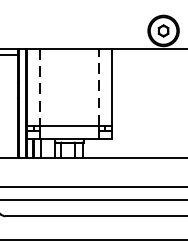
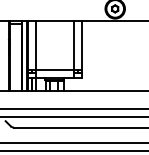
line: (98, 86) -> (73, 44), dashed -> solid
line: (39, 88) -> (35, 45), dashed -> solid

